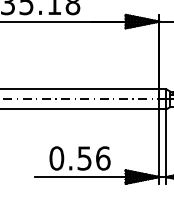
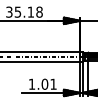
text: (79, 156) -> (42, 83), 0.56 -> 1.01

